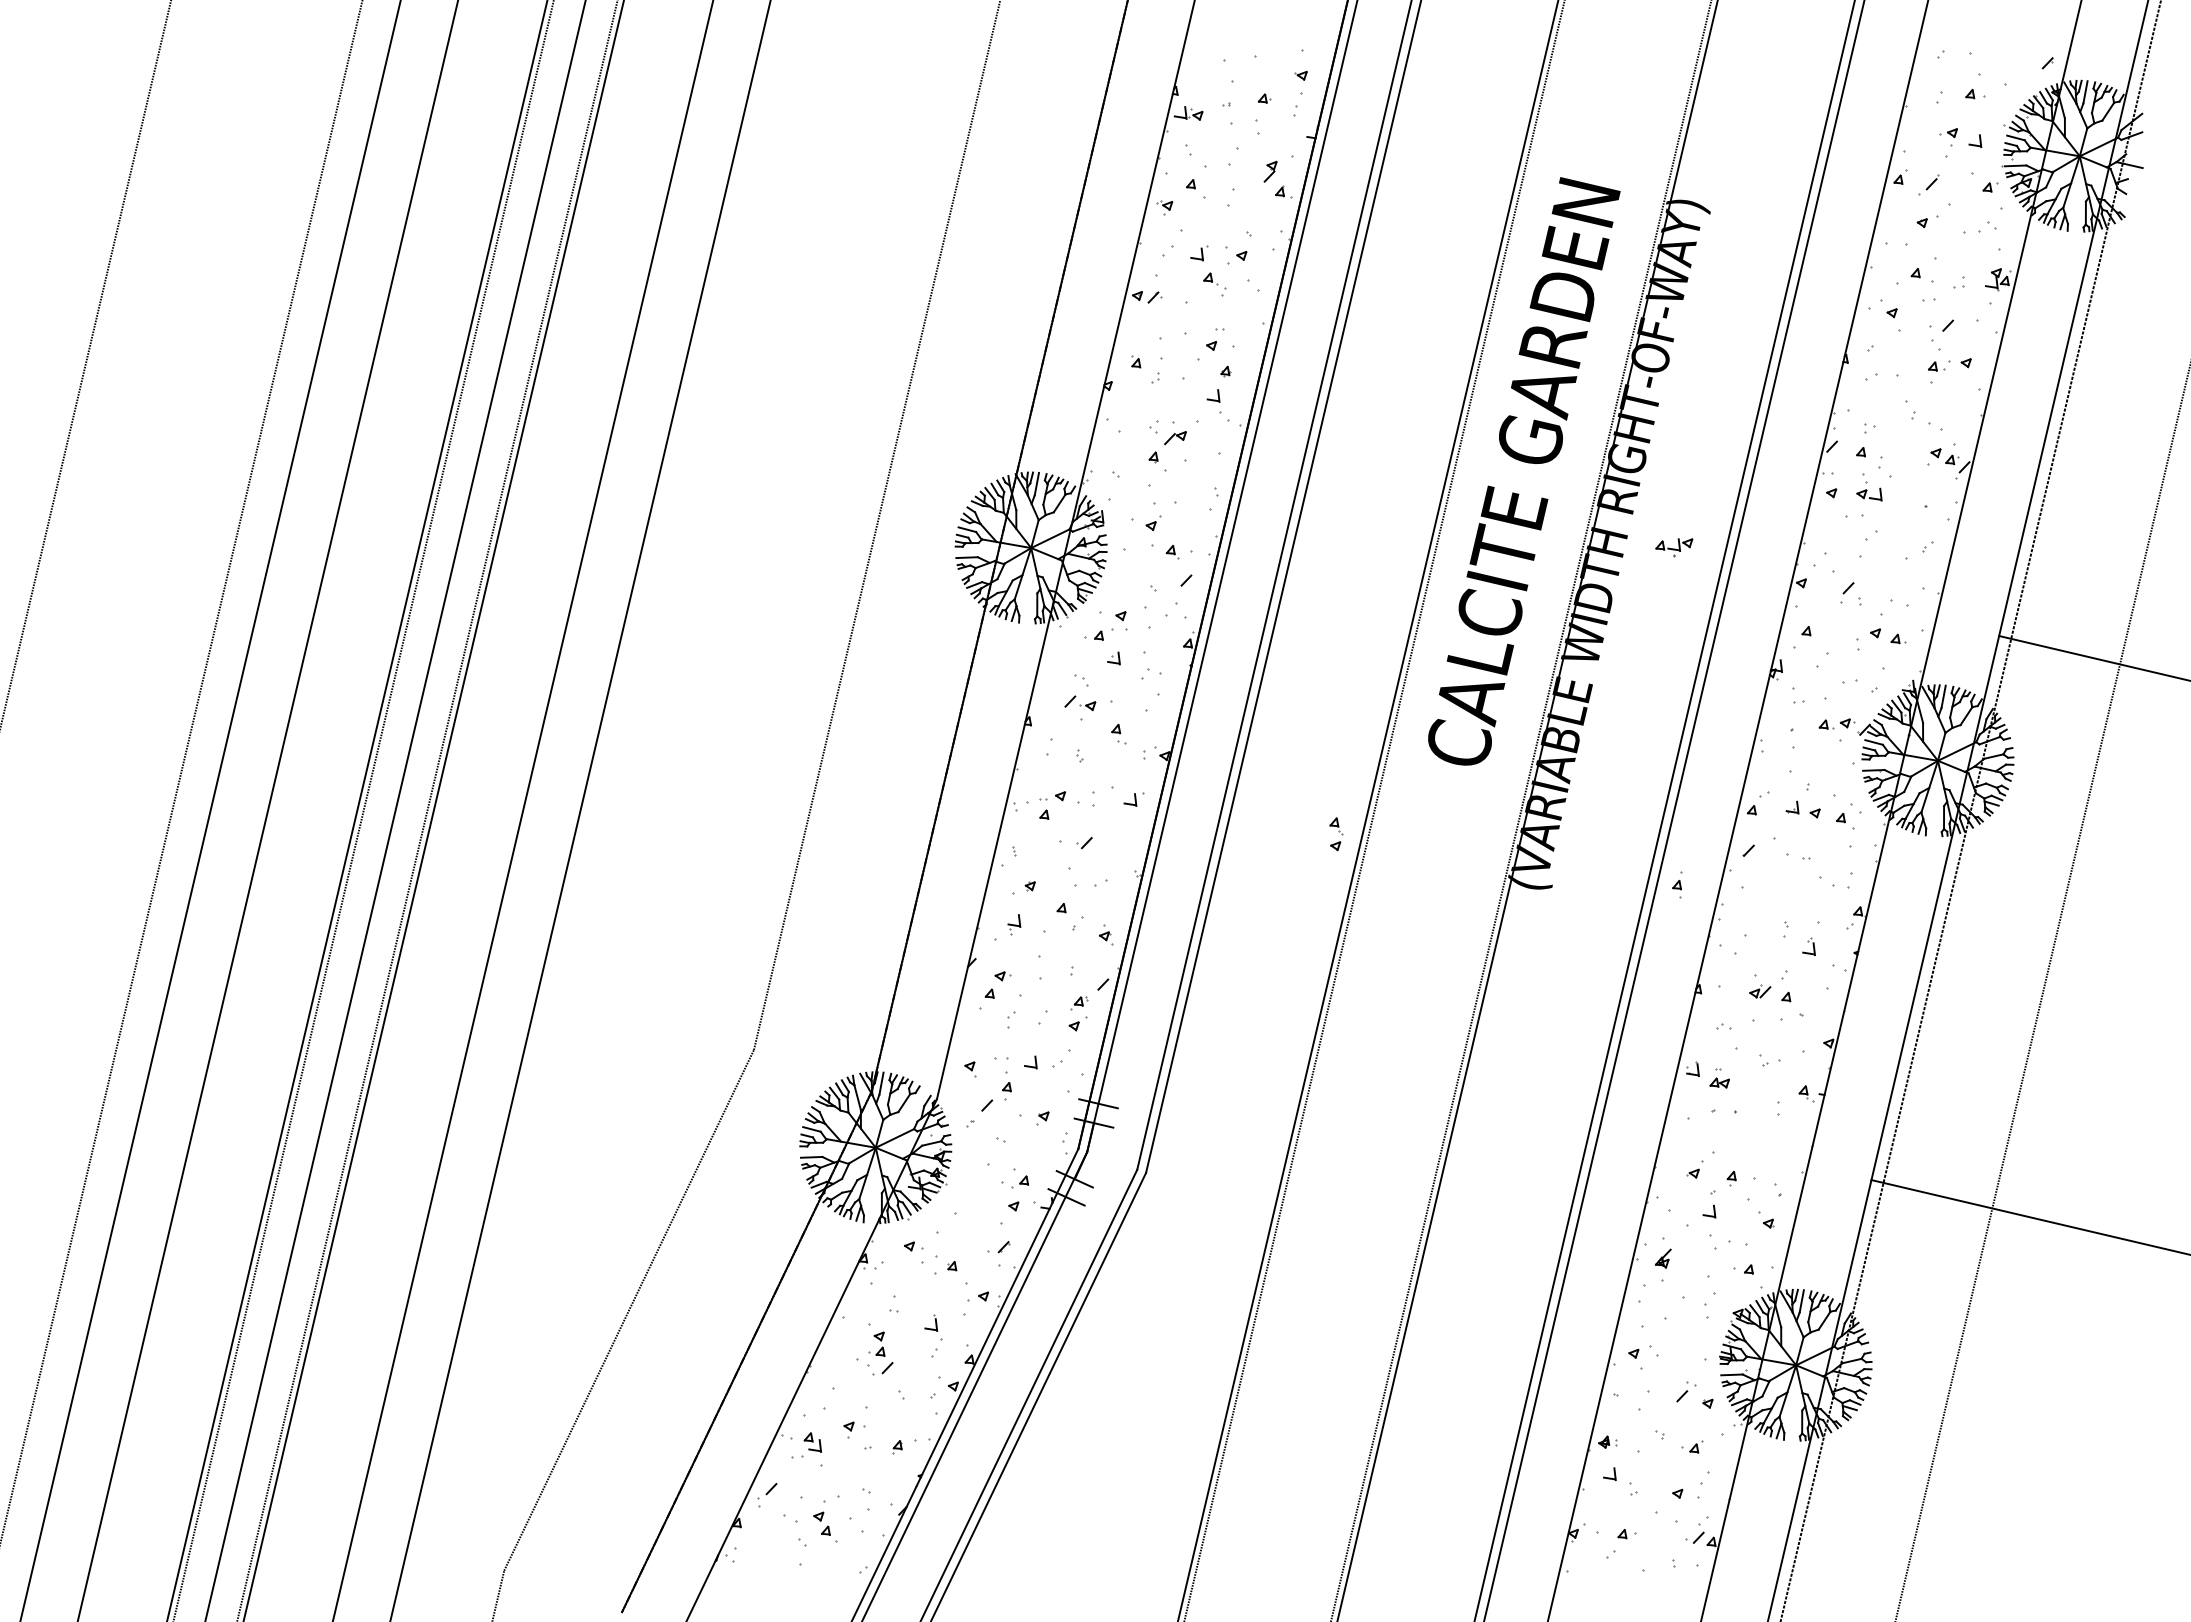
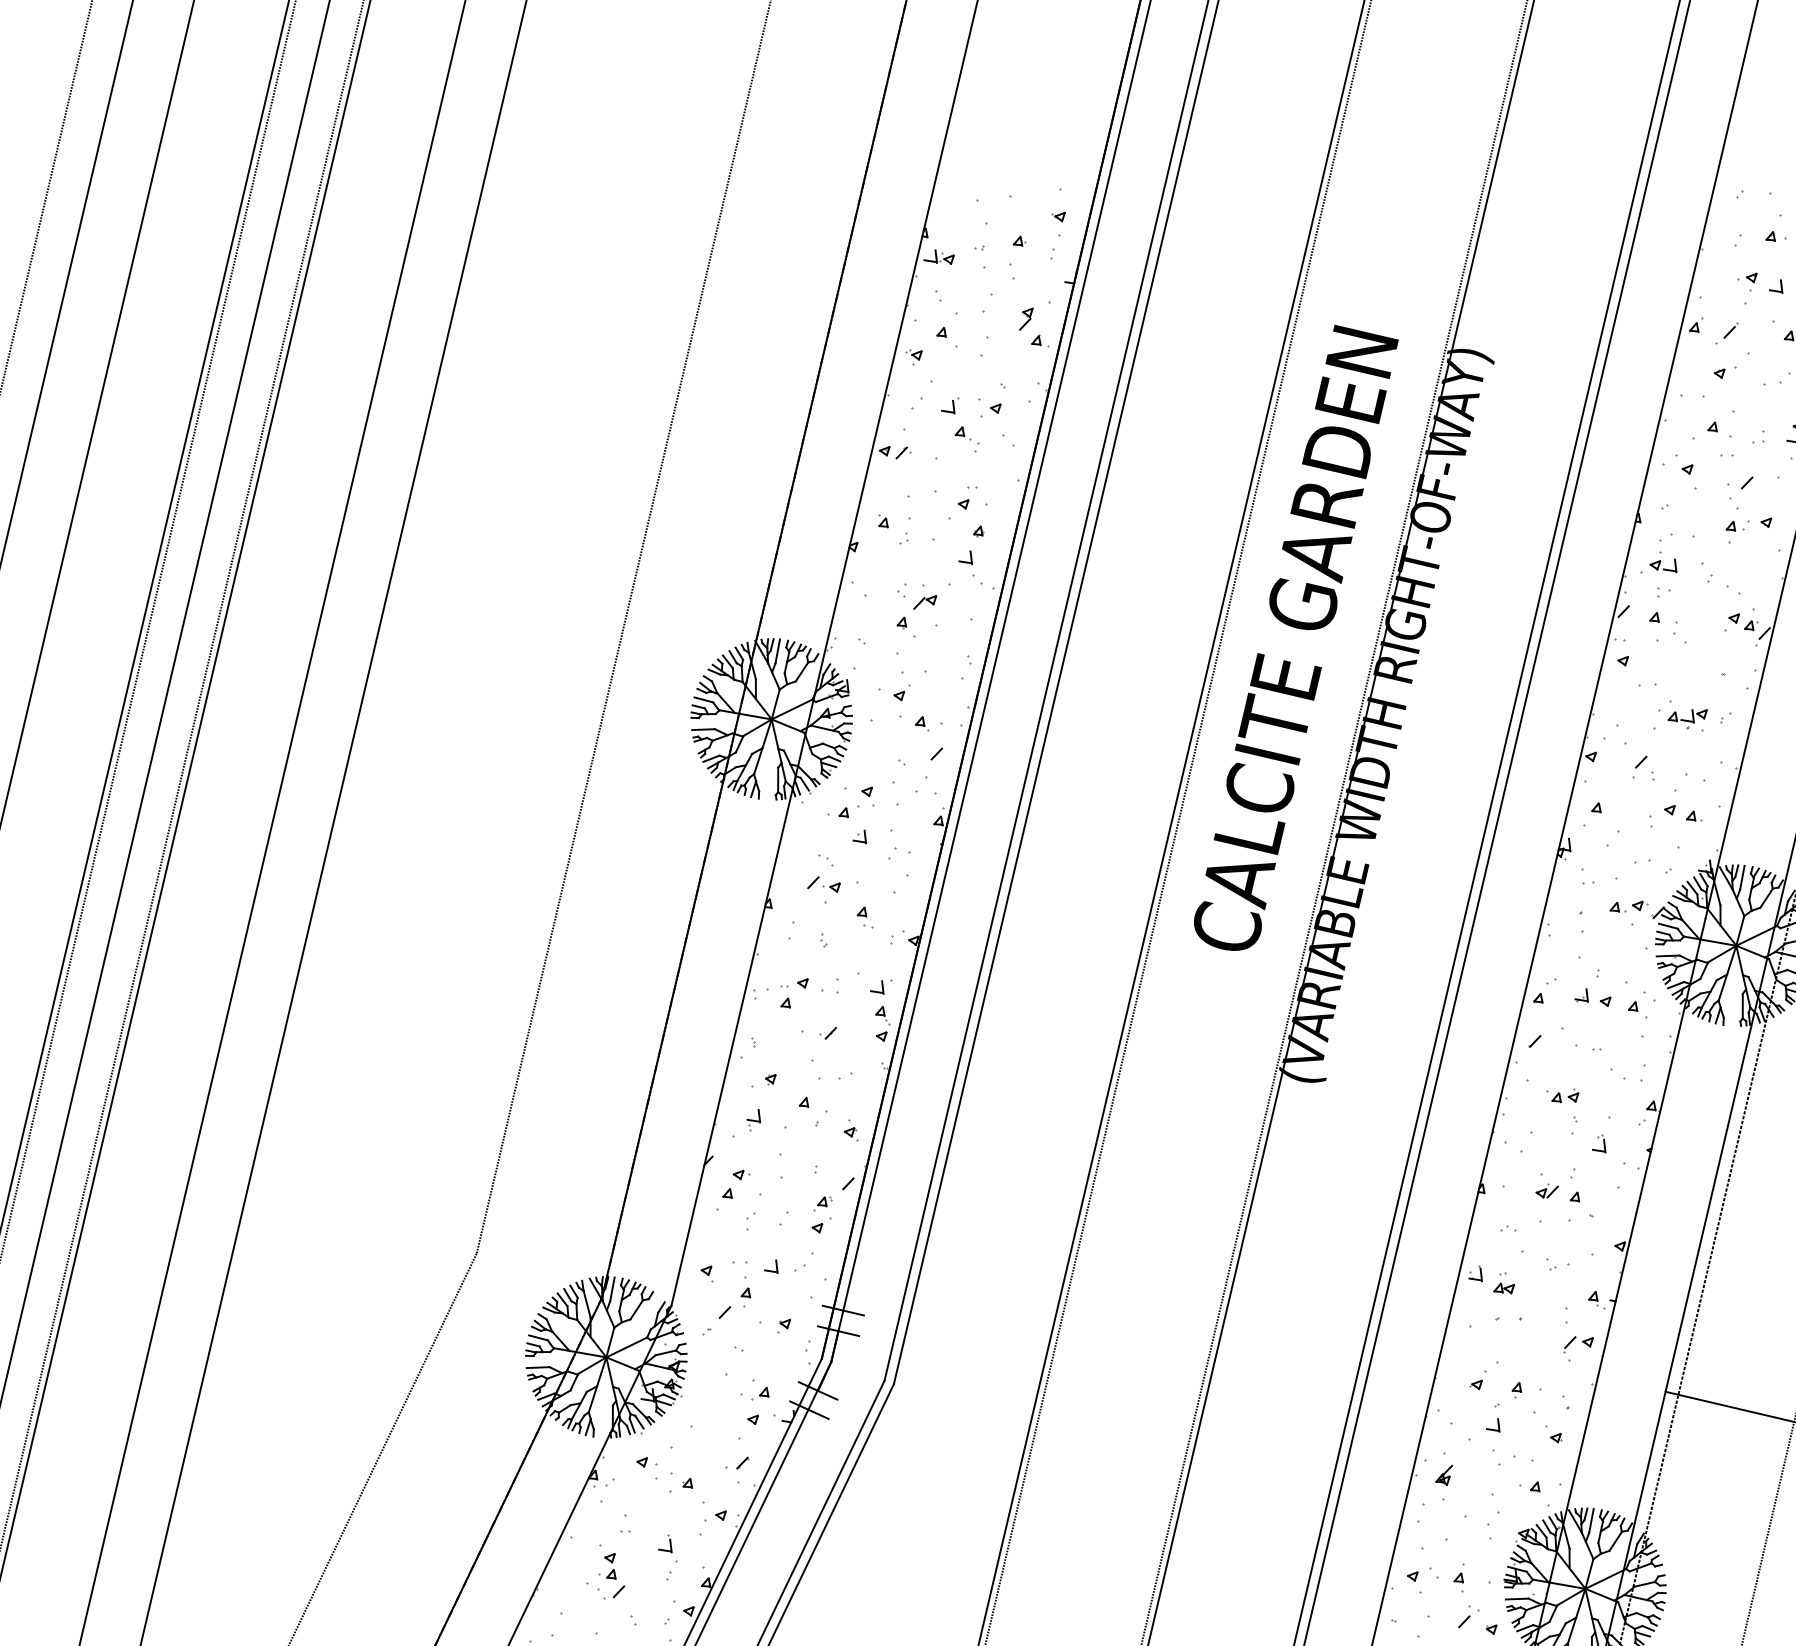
part: (1869, 491) -> (1663, 562), moved
part: (1674, 547) -> (1687, 718), moved
part: (1336, 834) -> (882, 1024), moved
part: (1677, 884) -> (1459, 1577), moved
part: (1774, 901) -> (1562, 1095), added
part: (1794, 1134) -> (1583, 1343), added

